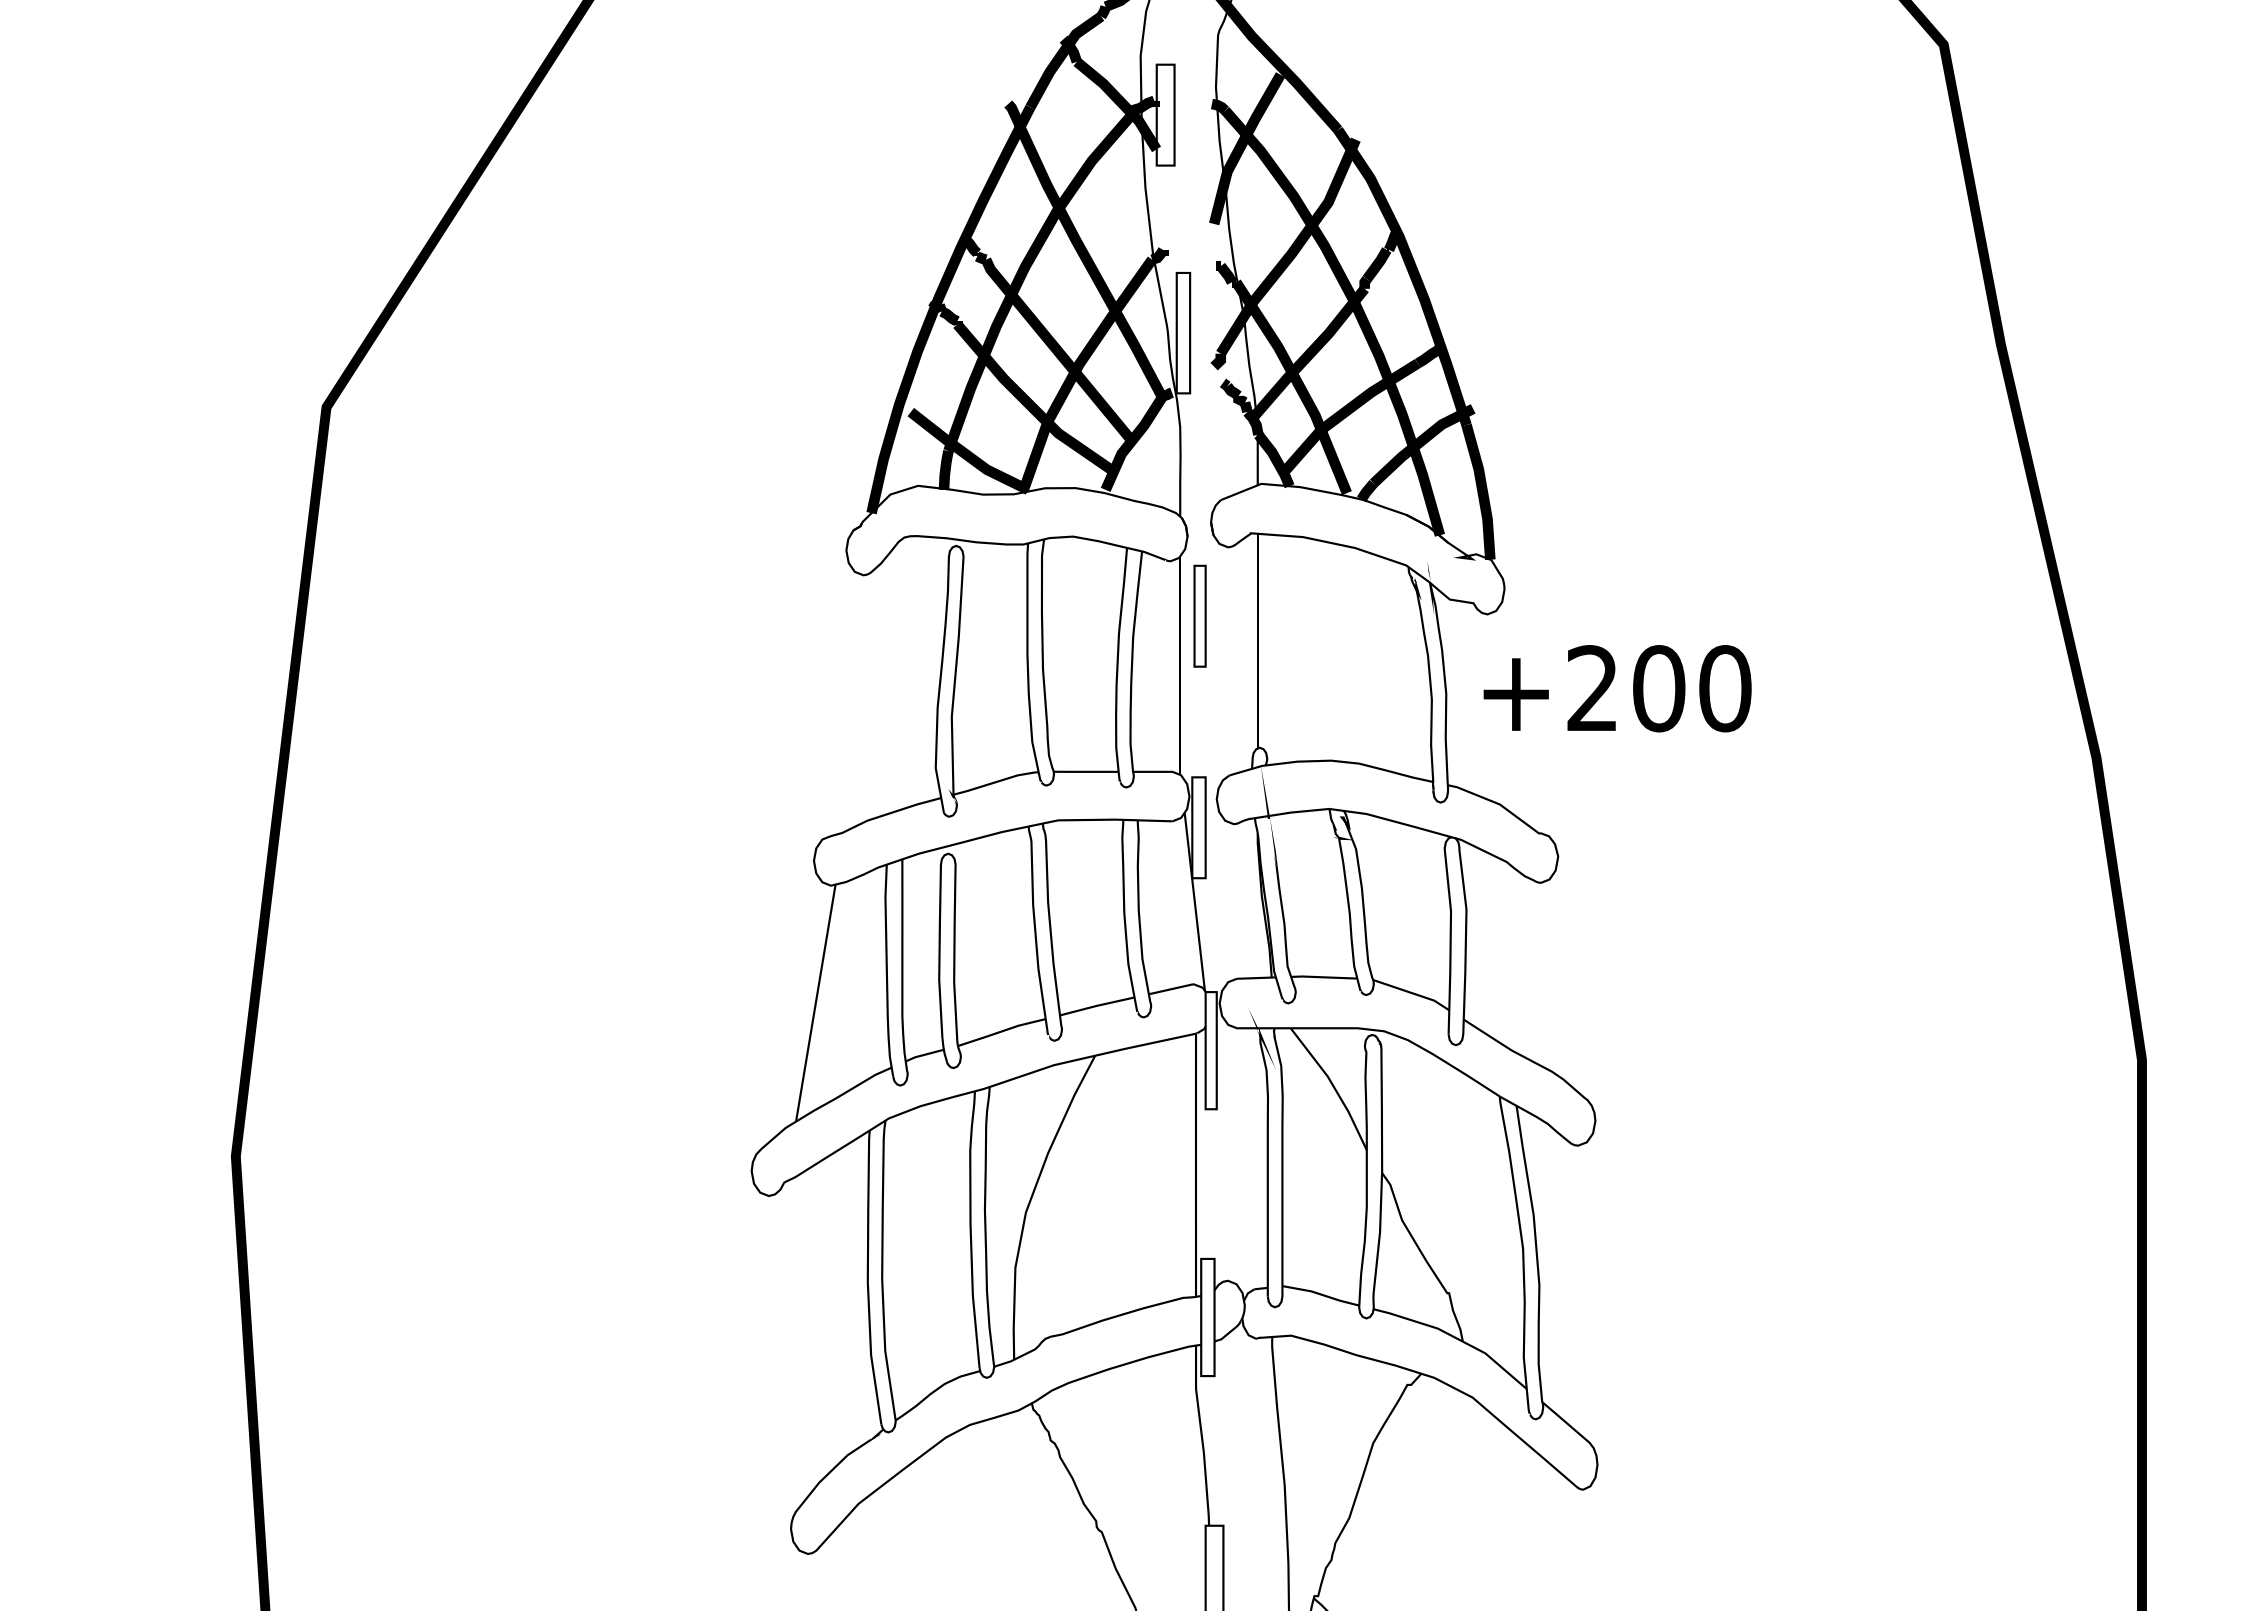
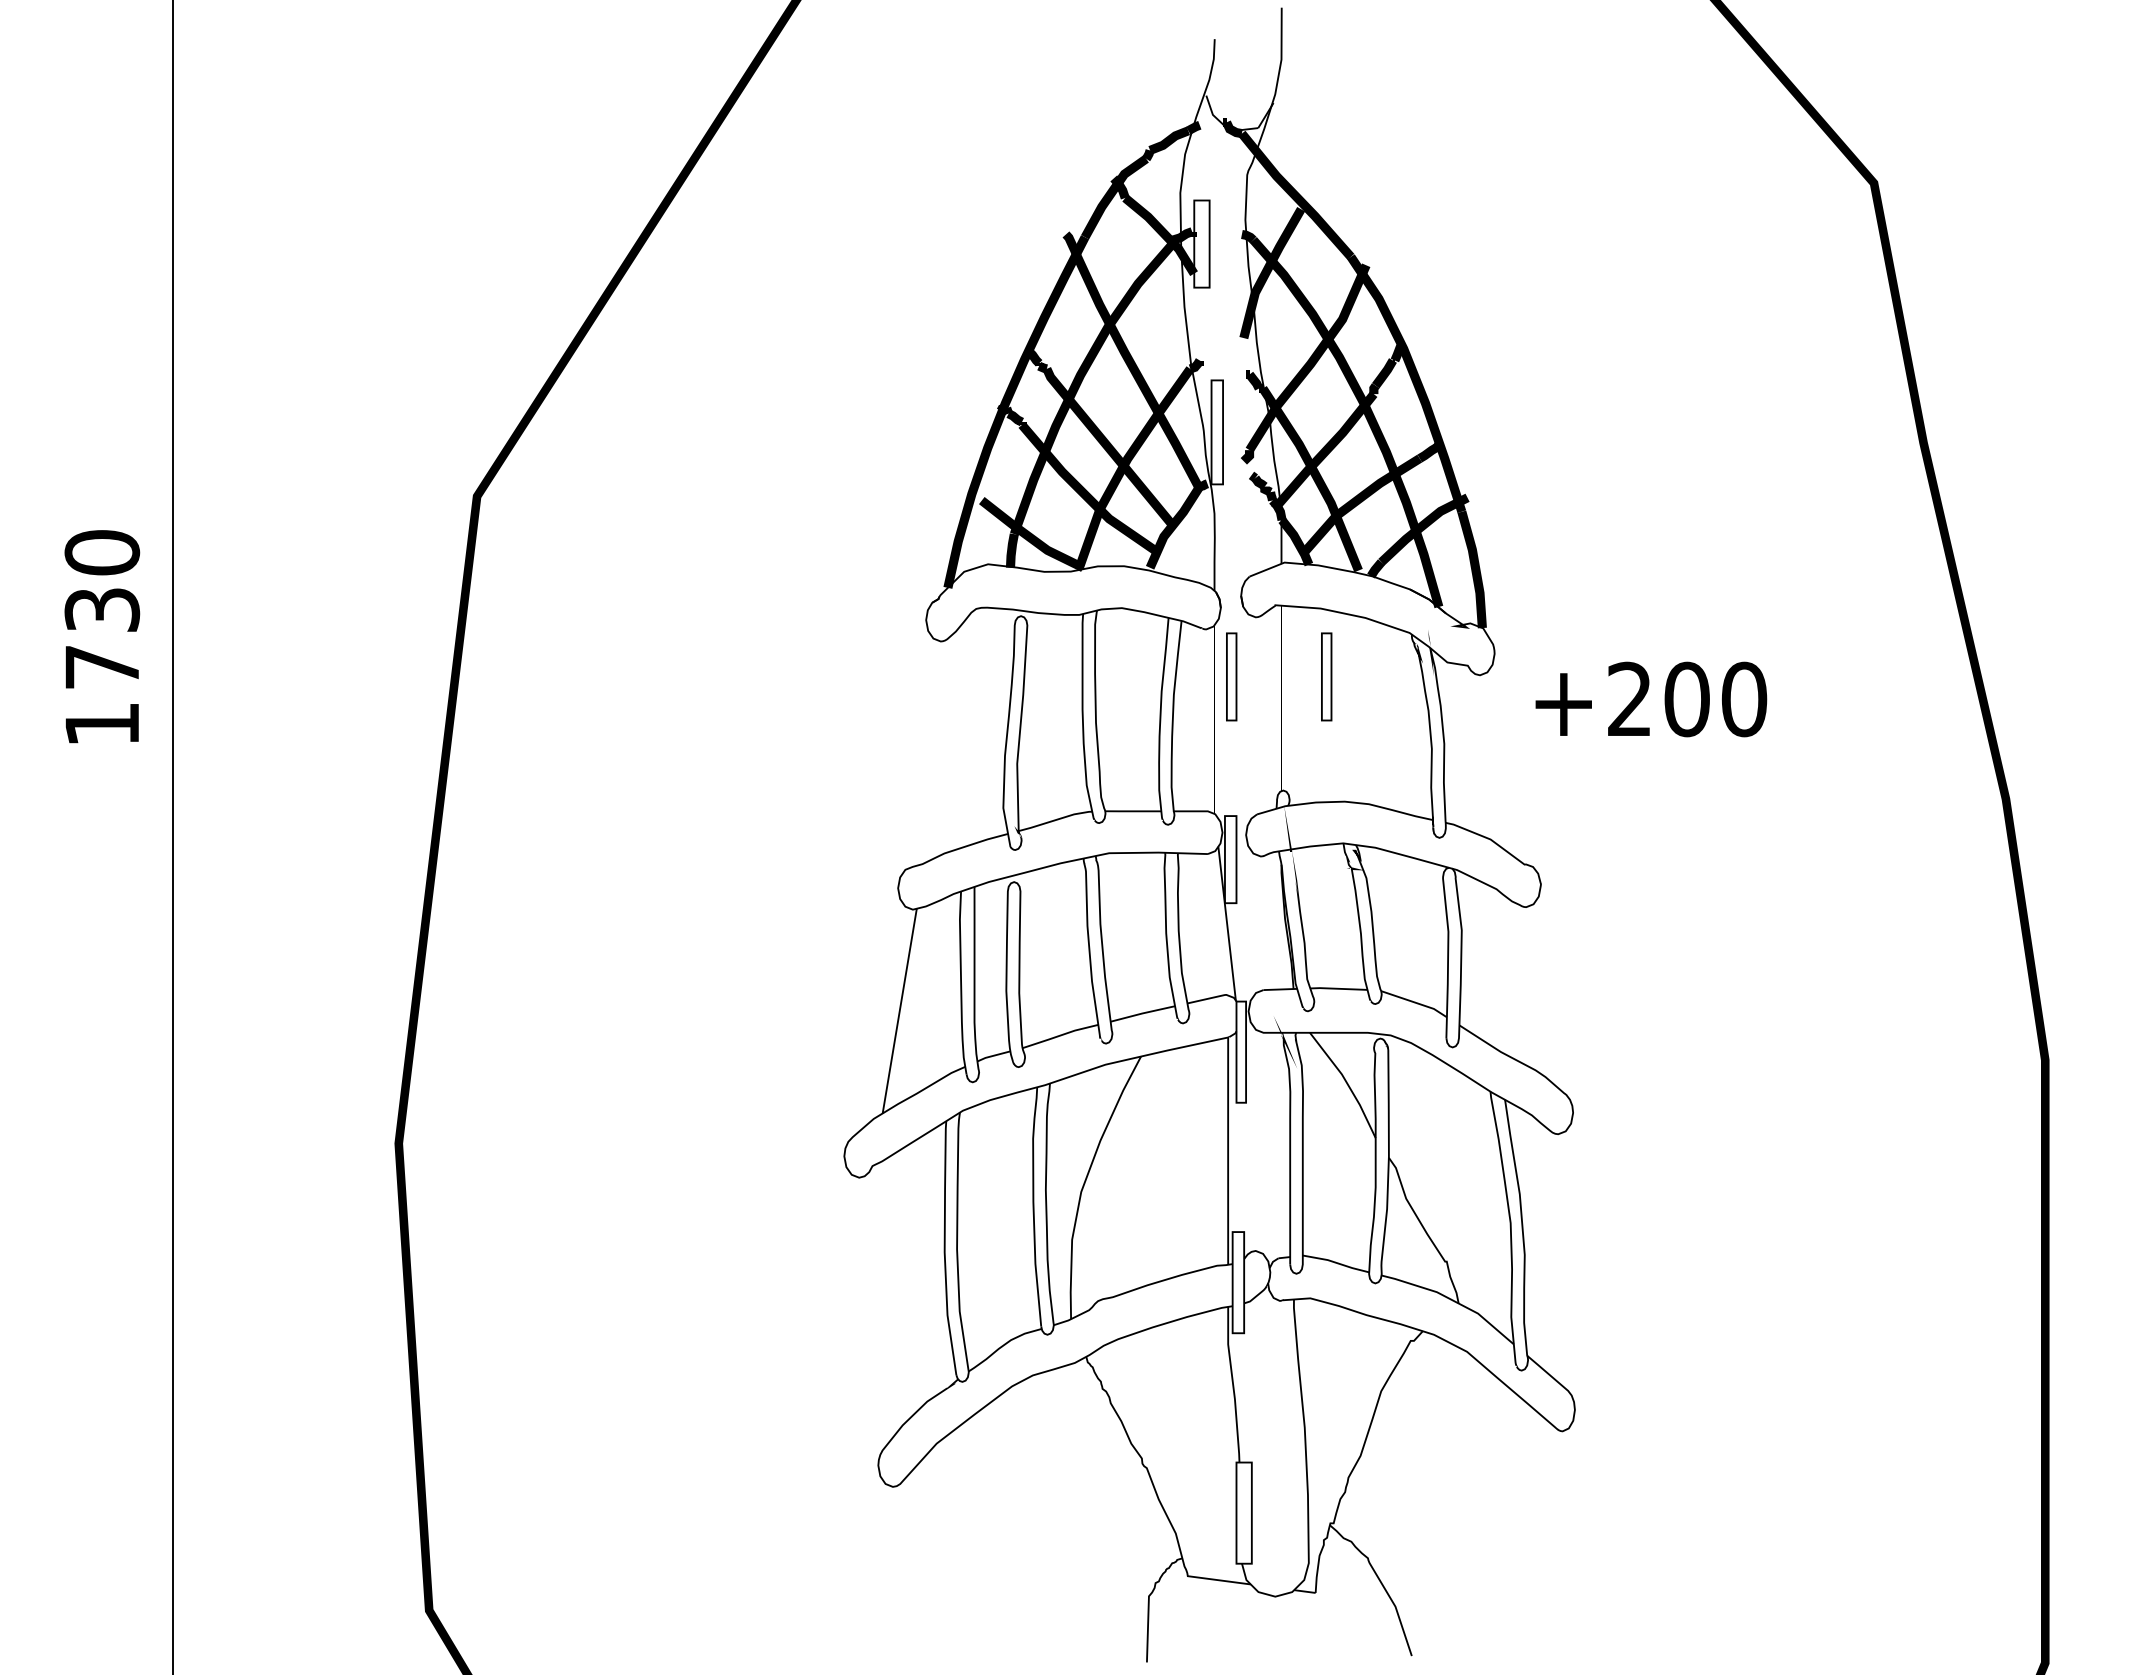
part: (1309, 615) -> (1326, 676), added
text: (1617, 688) -> (1651, 699), moved

